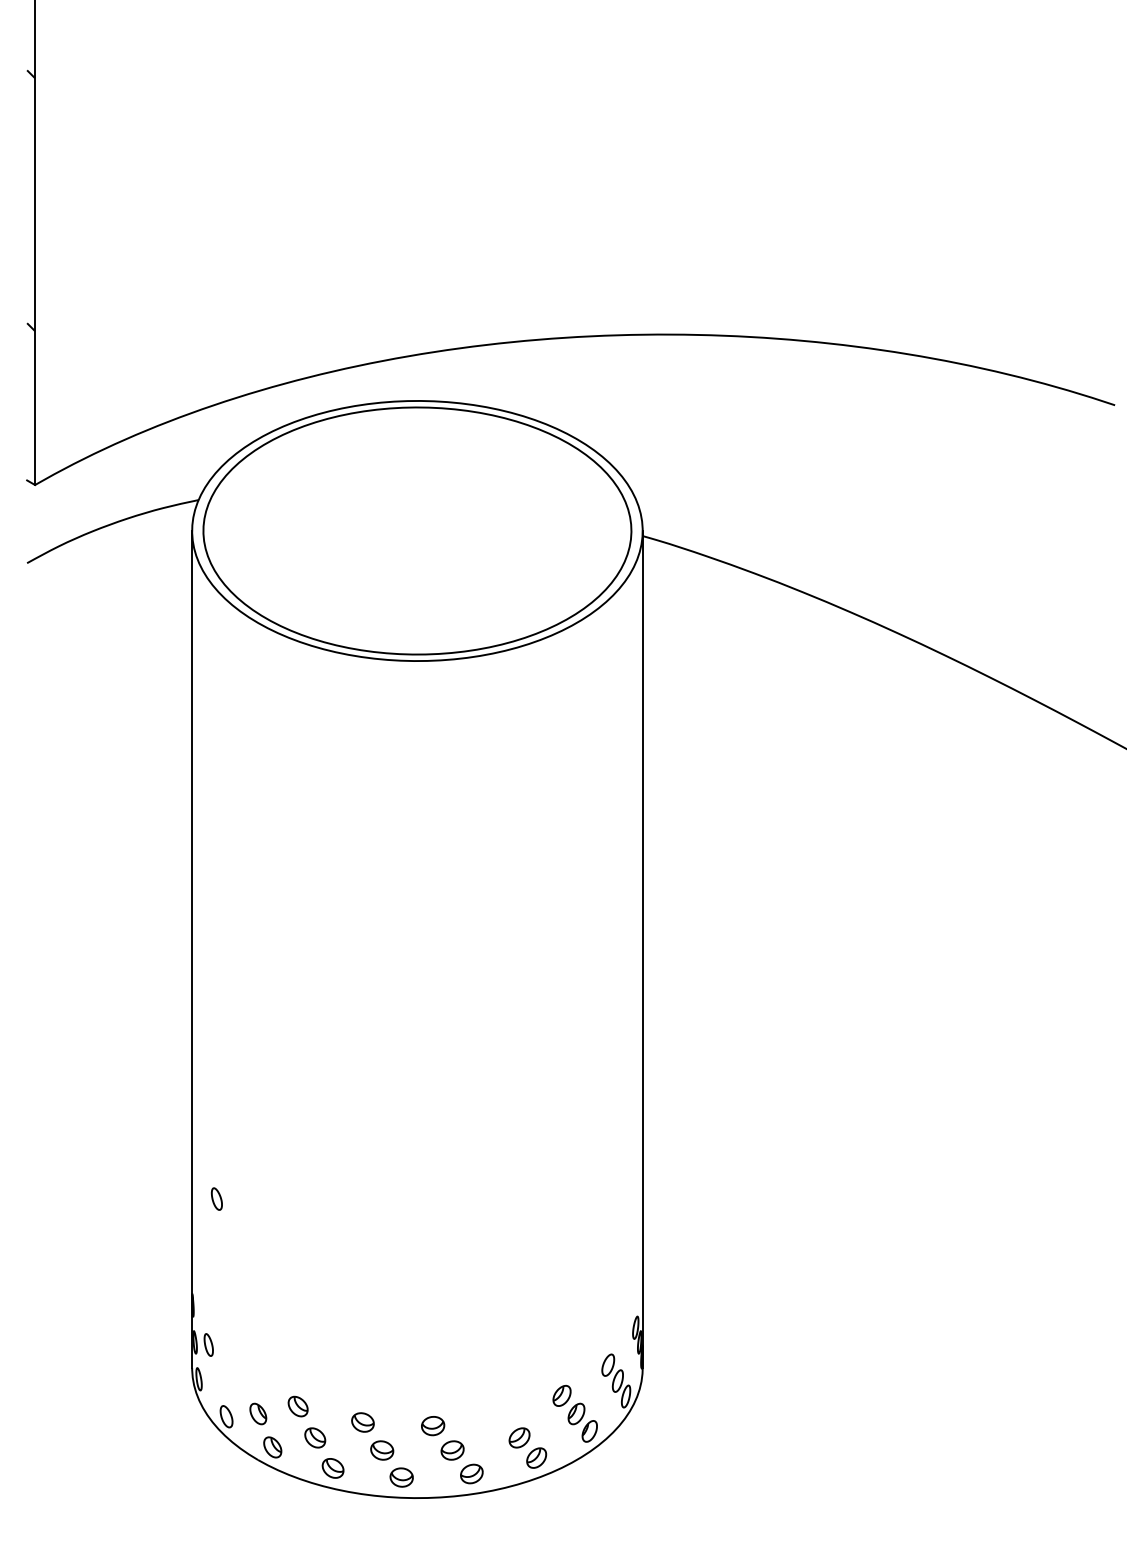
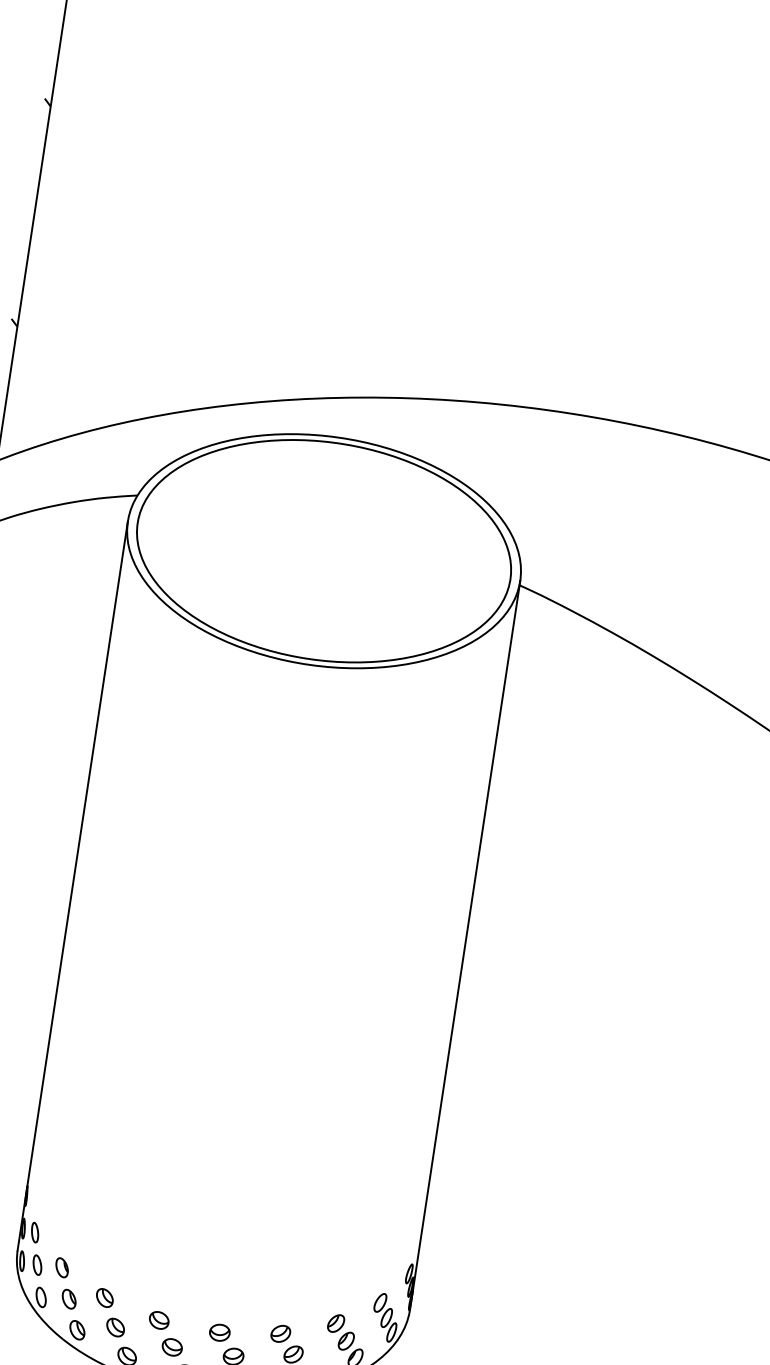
part: (216, 1198) -> (37, 1264), moved
part: (244, 1379) -> (61, 1267), added
part: (501, 1416) -> (280, 1333), added

